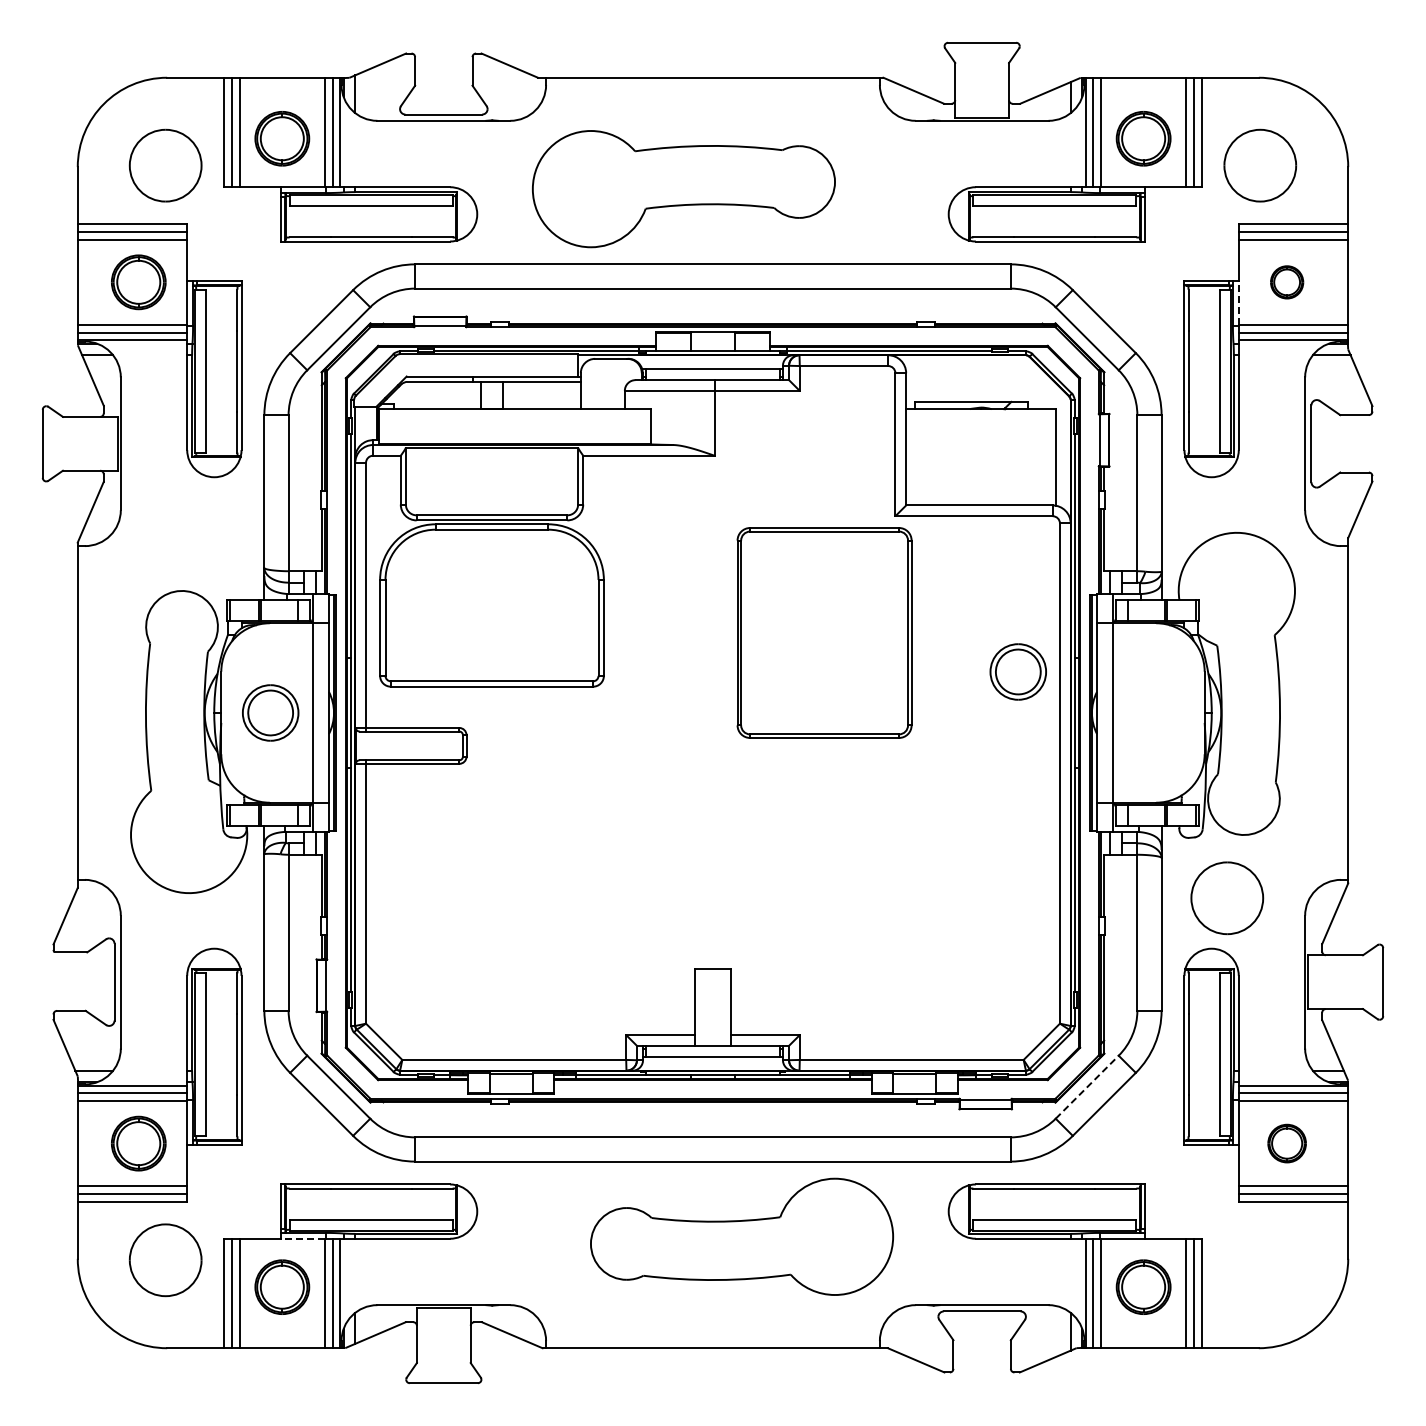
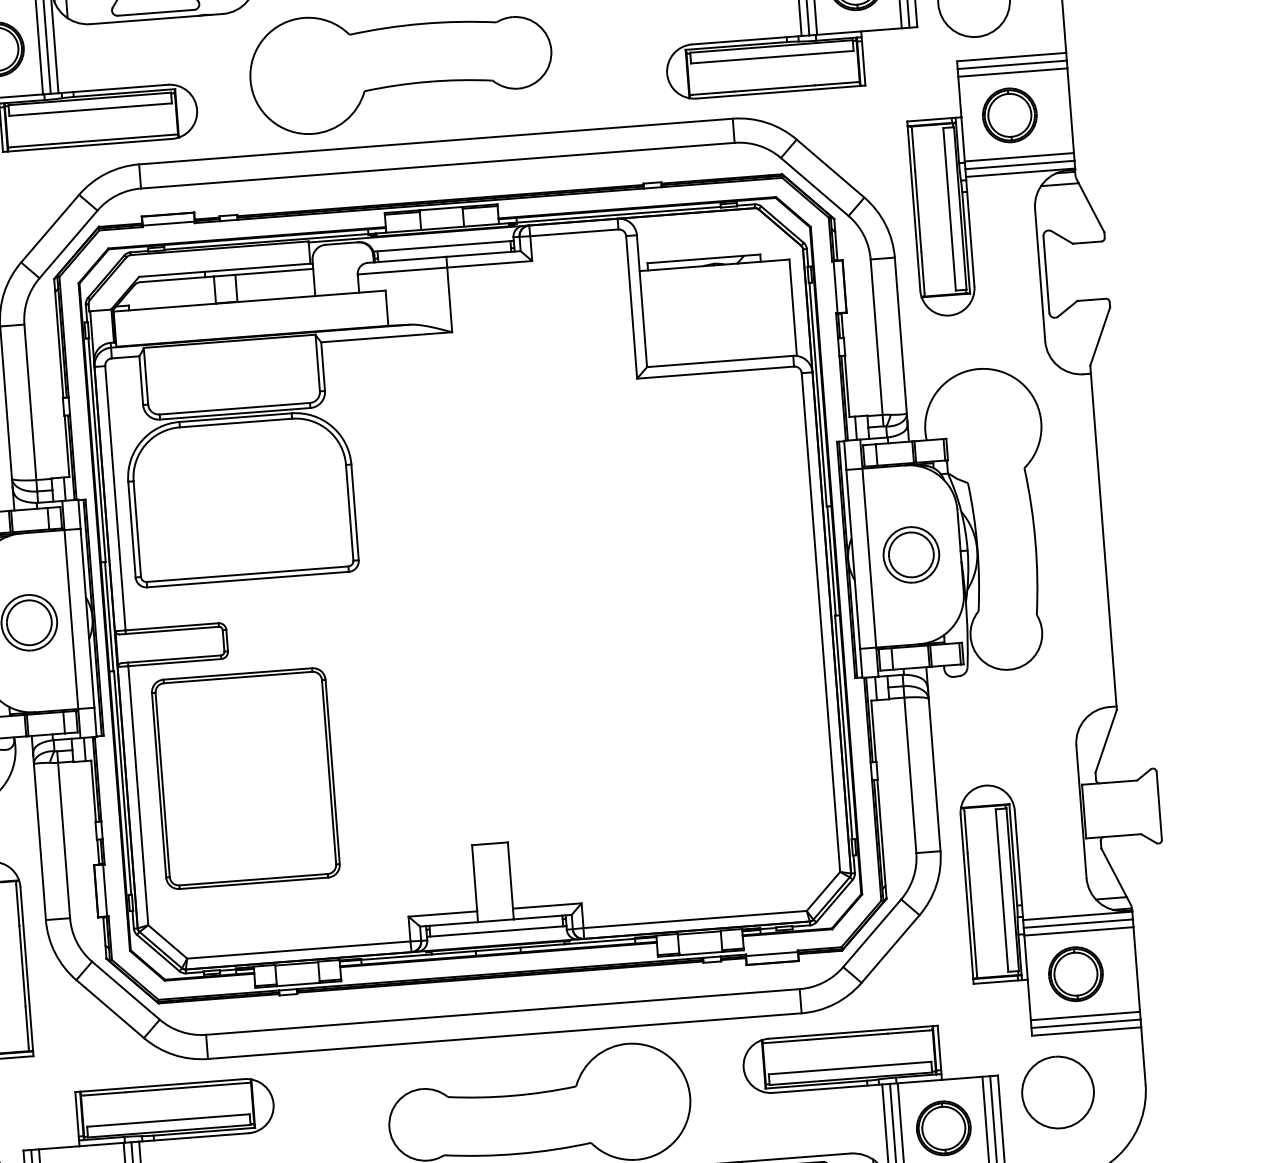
part: (1286, 282) -> (1009, 115), size x1.67
line: (1238, 302) -> (962, 139), dashed -> solid
part: (824, 632) -> (245, 778), moved
part: (1017, 671) -> (910, 554), moved
part: (1227, 898) -> (1058, 1092), moved
line: (1087, 1087) -> (872, 933), dashed -> solid
part: (1286, 1143) -> (1075, 974), size x1.43
line: (302, 1238) -> (101, 1144), dashed -> solid

